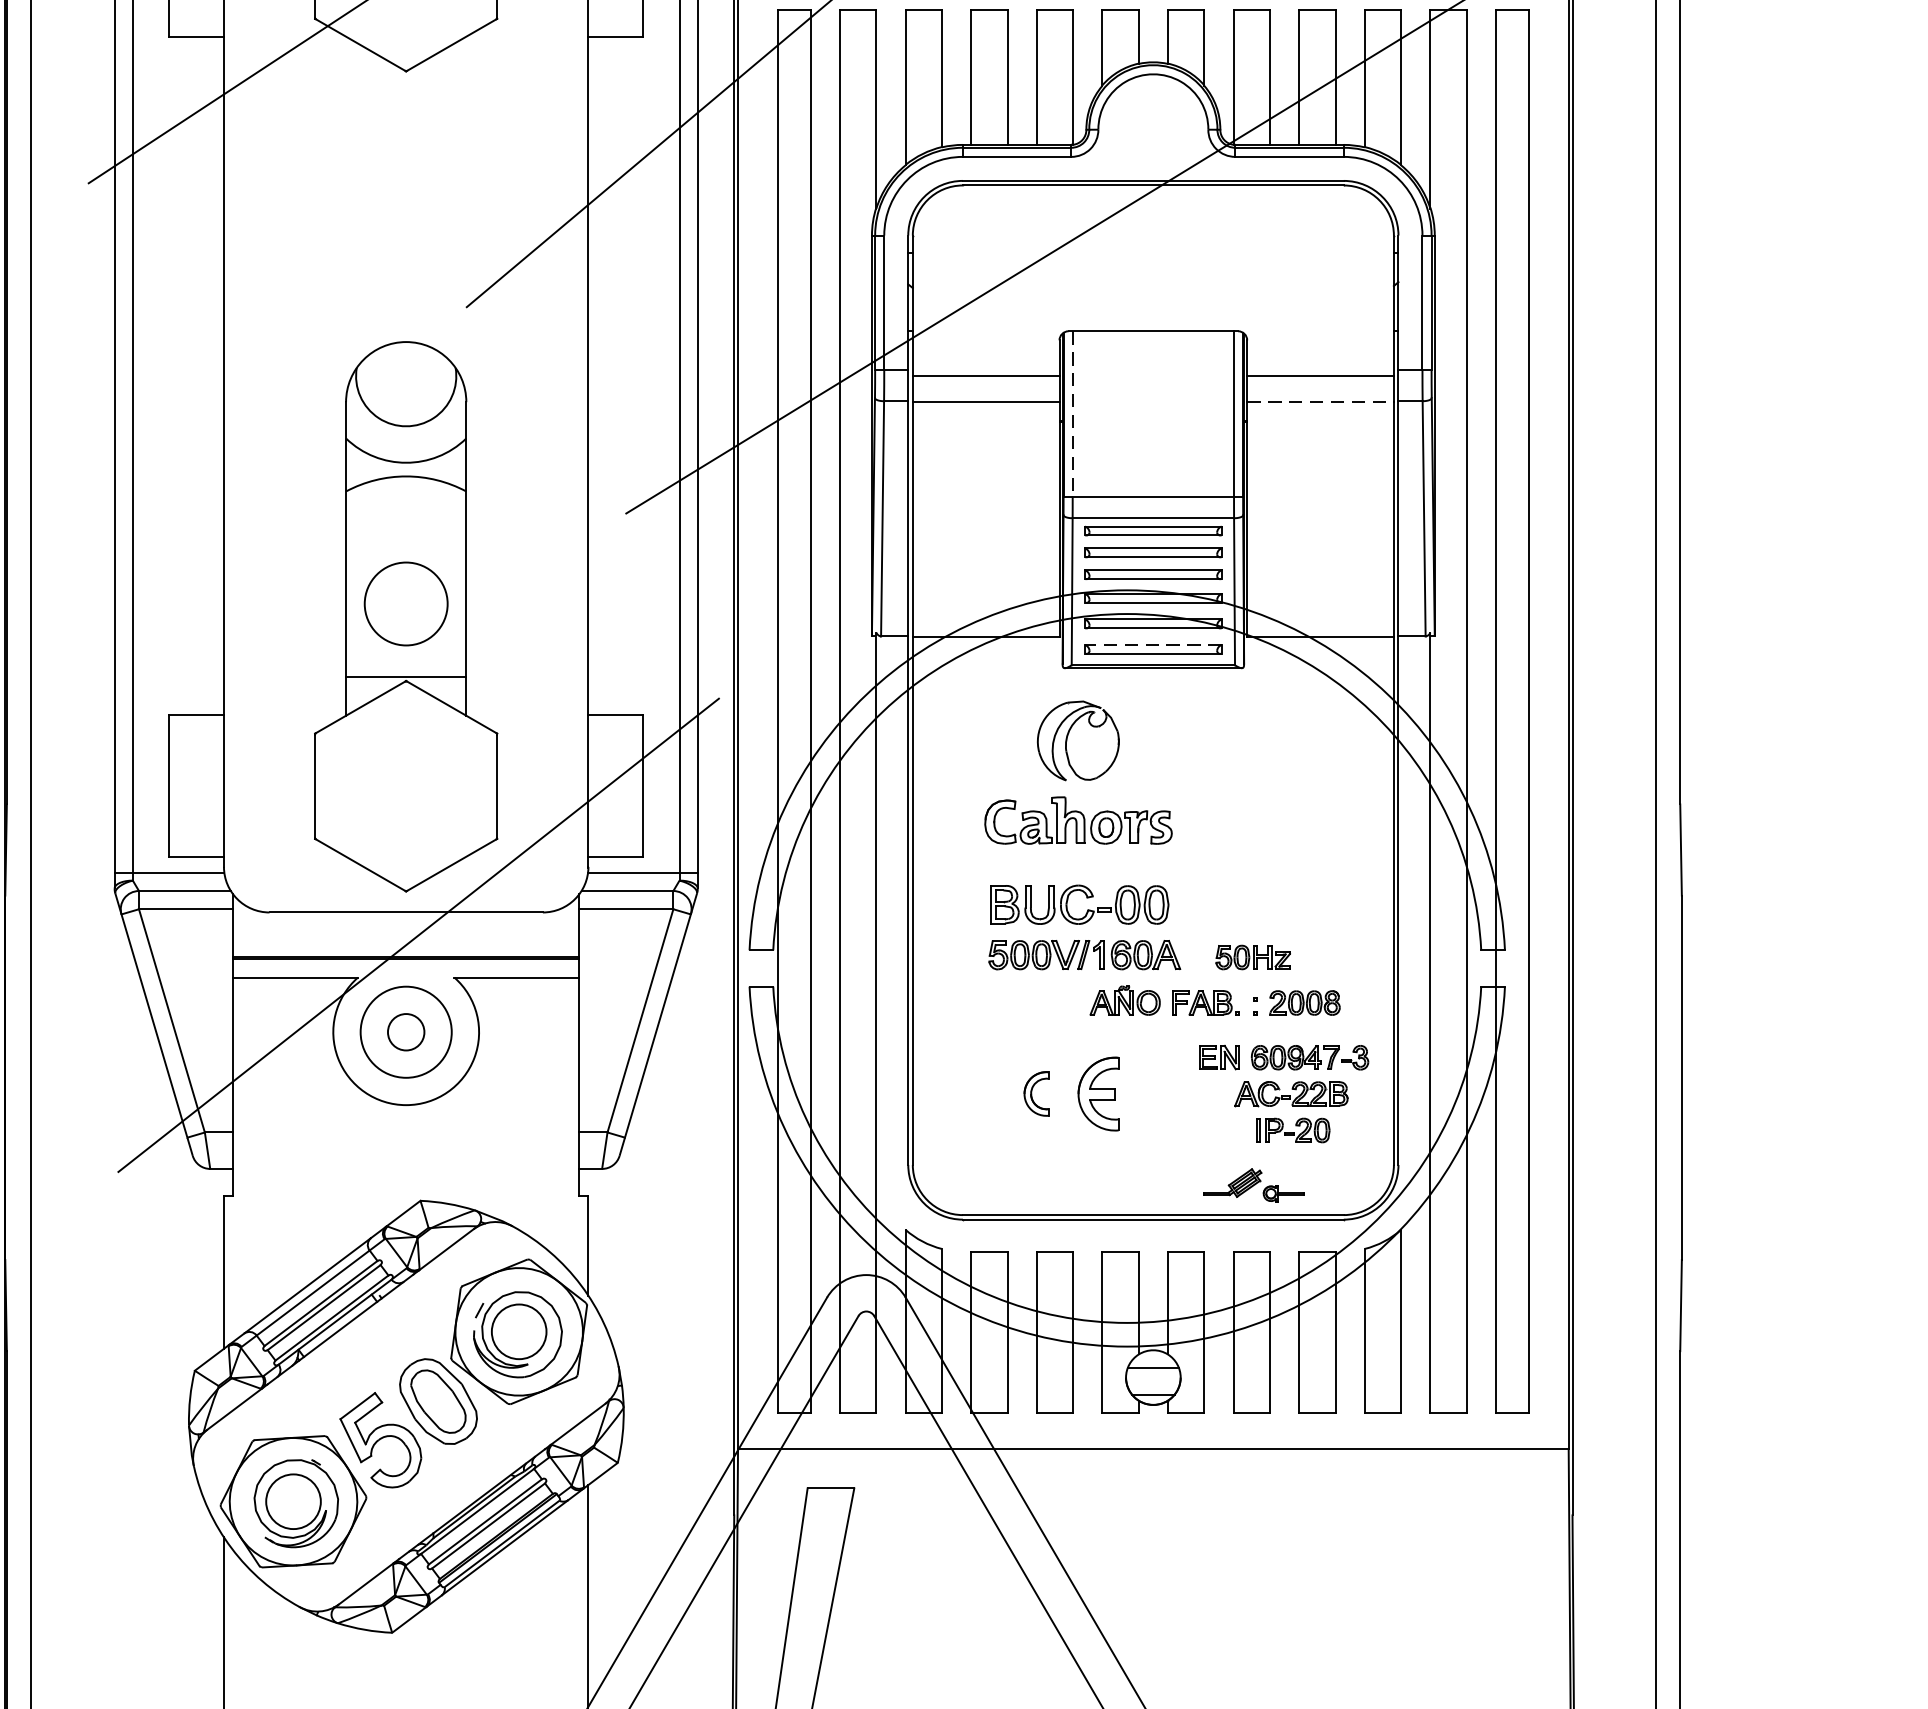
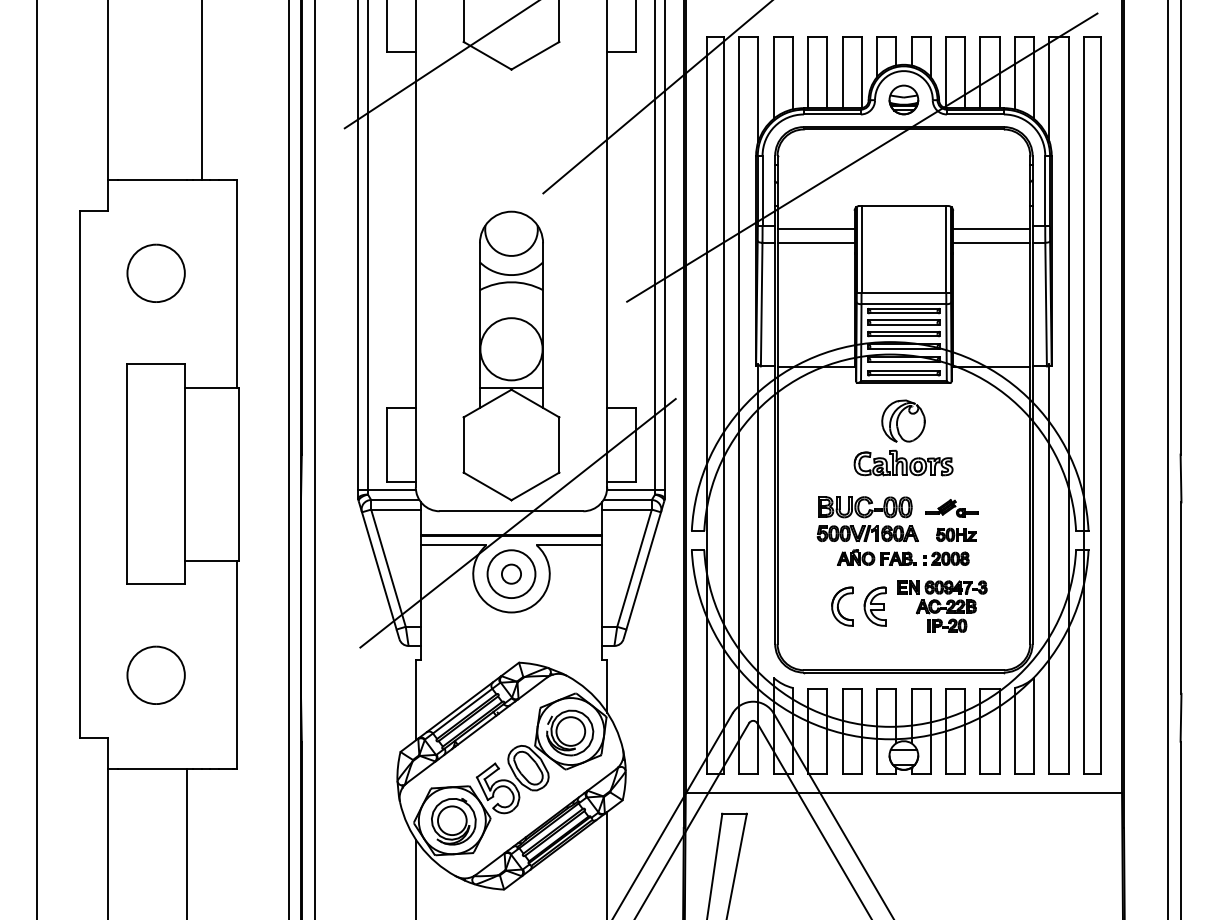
part: (1152, 128) -> (903, 99), added
line: (1320, 402) -> (991, 243), dashed -> solid
line: (1072, 414) -> (861, 249), dashed -> solid
circle: (406, 604) -> (511, 349), size x1.43
line: (1152, 644) -> (903, 370), dashed -> solid
part: (1078, 771) -> (903, 437), moved
part: (1215, 1000) -> (903, 557), moved
part: (1036, 1093) -> (842, 606), size x1.67
part: (1283, 1093) -> (942, 606), moved
part: (1253, 1185) -> (951, 508), moved

